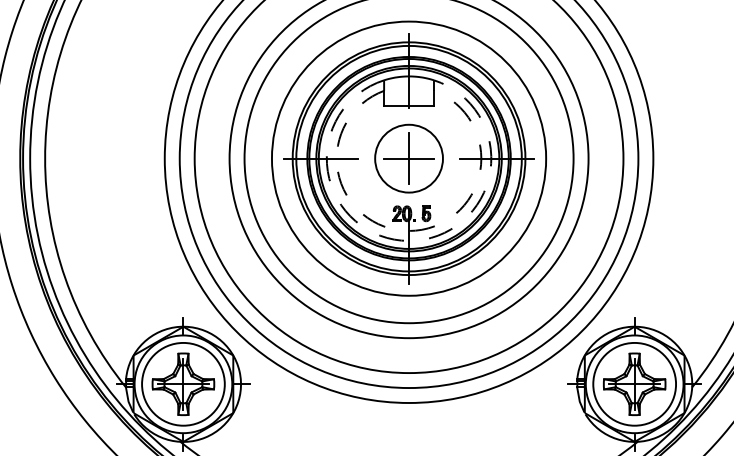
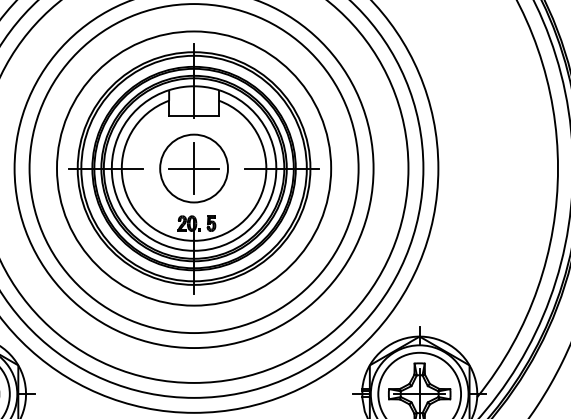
arc: (409, 230) -> (194, 240), dashed -> solid
arc: (409, 240) -> (194, 250), dashed -> solid

